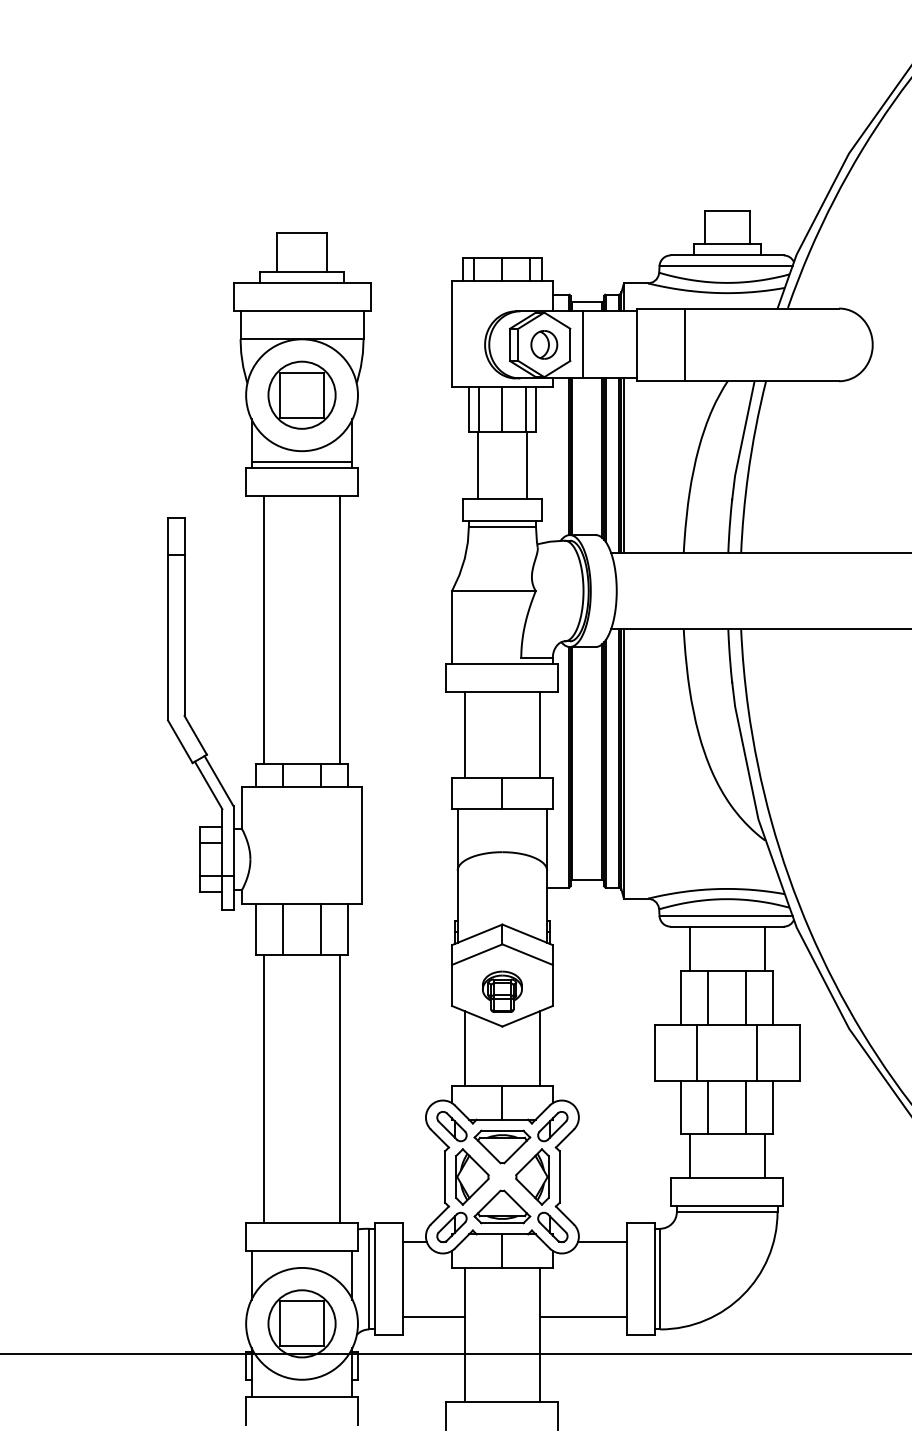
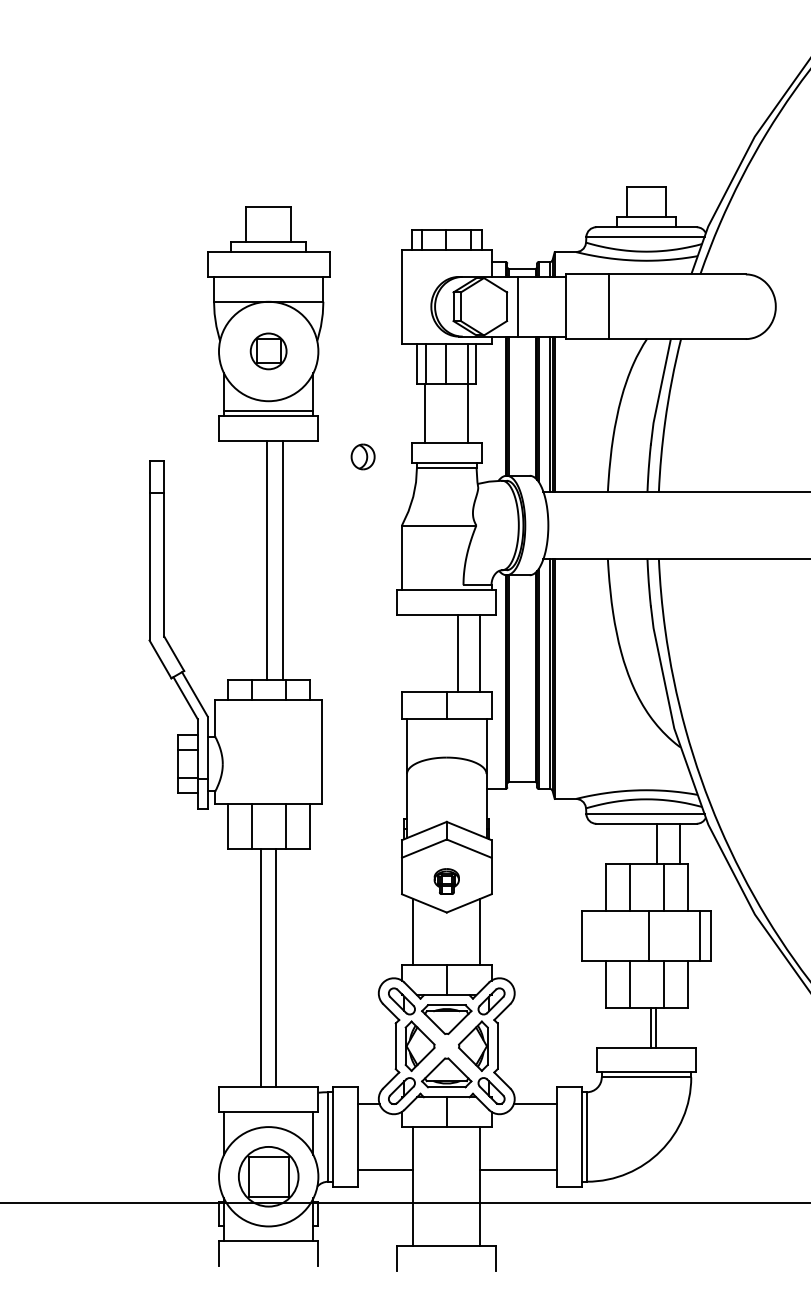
part: (544, 344) -> (363, 456), moved
part: (301, 394) -> (268, 350), size x0.6
line: (264, 629) -> (283, 559), moved
line: (339, 629) -> (266, 559), moved
line: (464, 734) -> (457, 652), moved
line: (689, 948) -> (656, 843), moved
part: (502, 991) -> (446, 881), size x0.7
line: (697, 1052) -> (649, 935), moved
line: (757, 1052) -> (700, 935), moved
line: (264, 1088) -> (261, 967), moved
line: (339, 1088) -> (276, 967), moved
line: (689, 1155) -> (655, 1027), moved
line: (764, 1155) -> (650, 1027), moved

